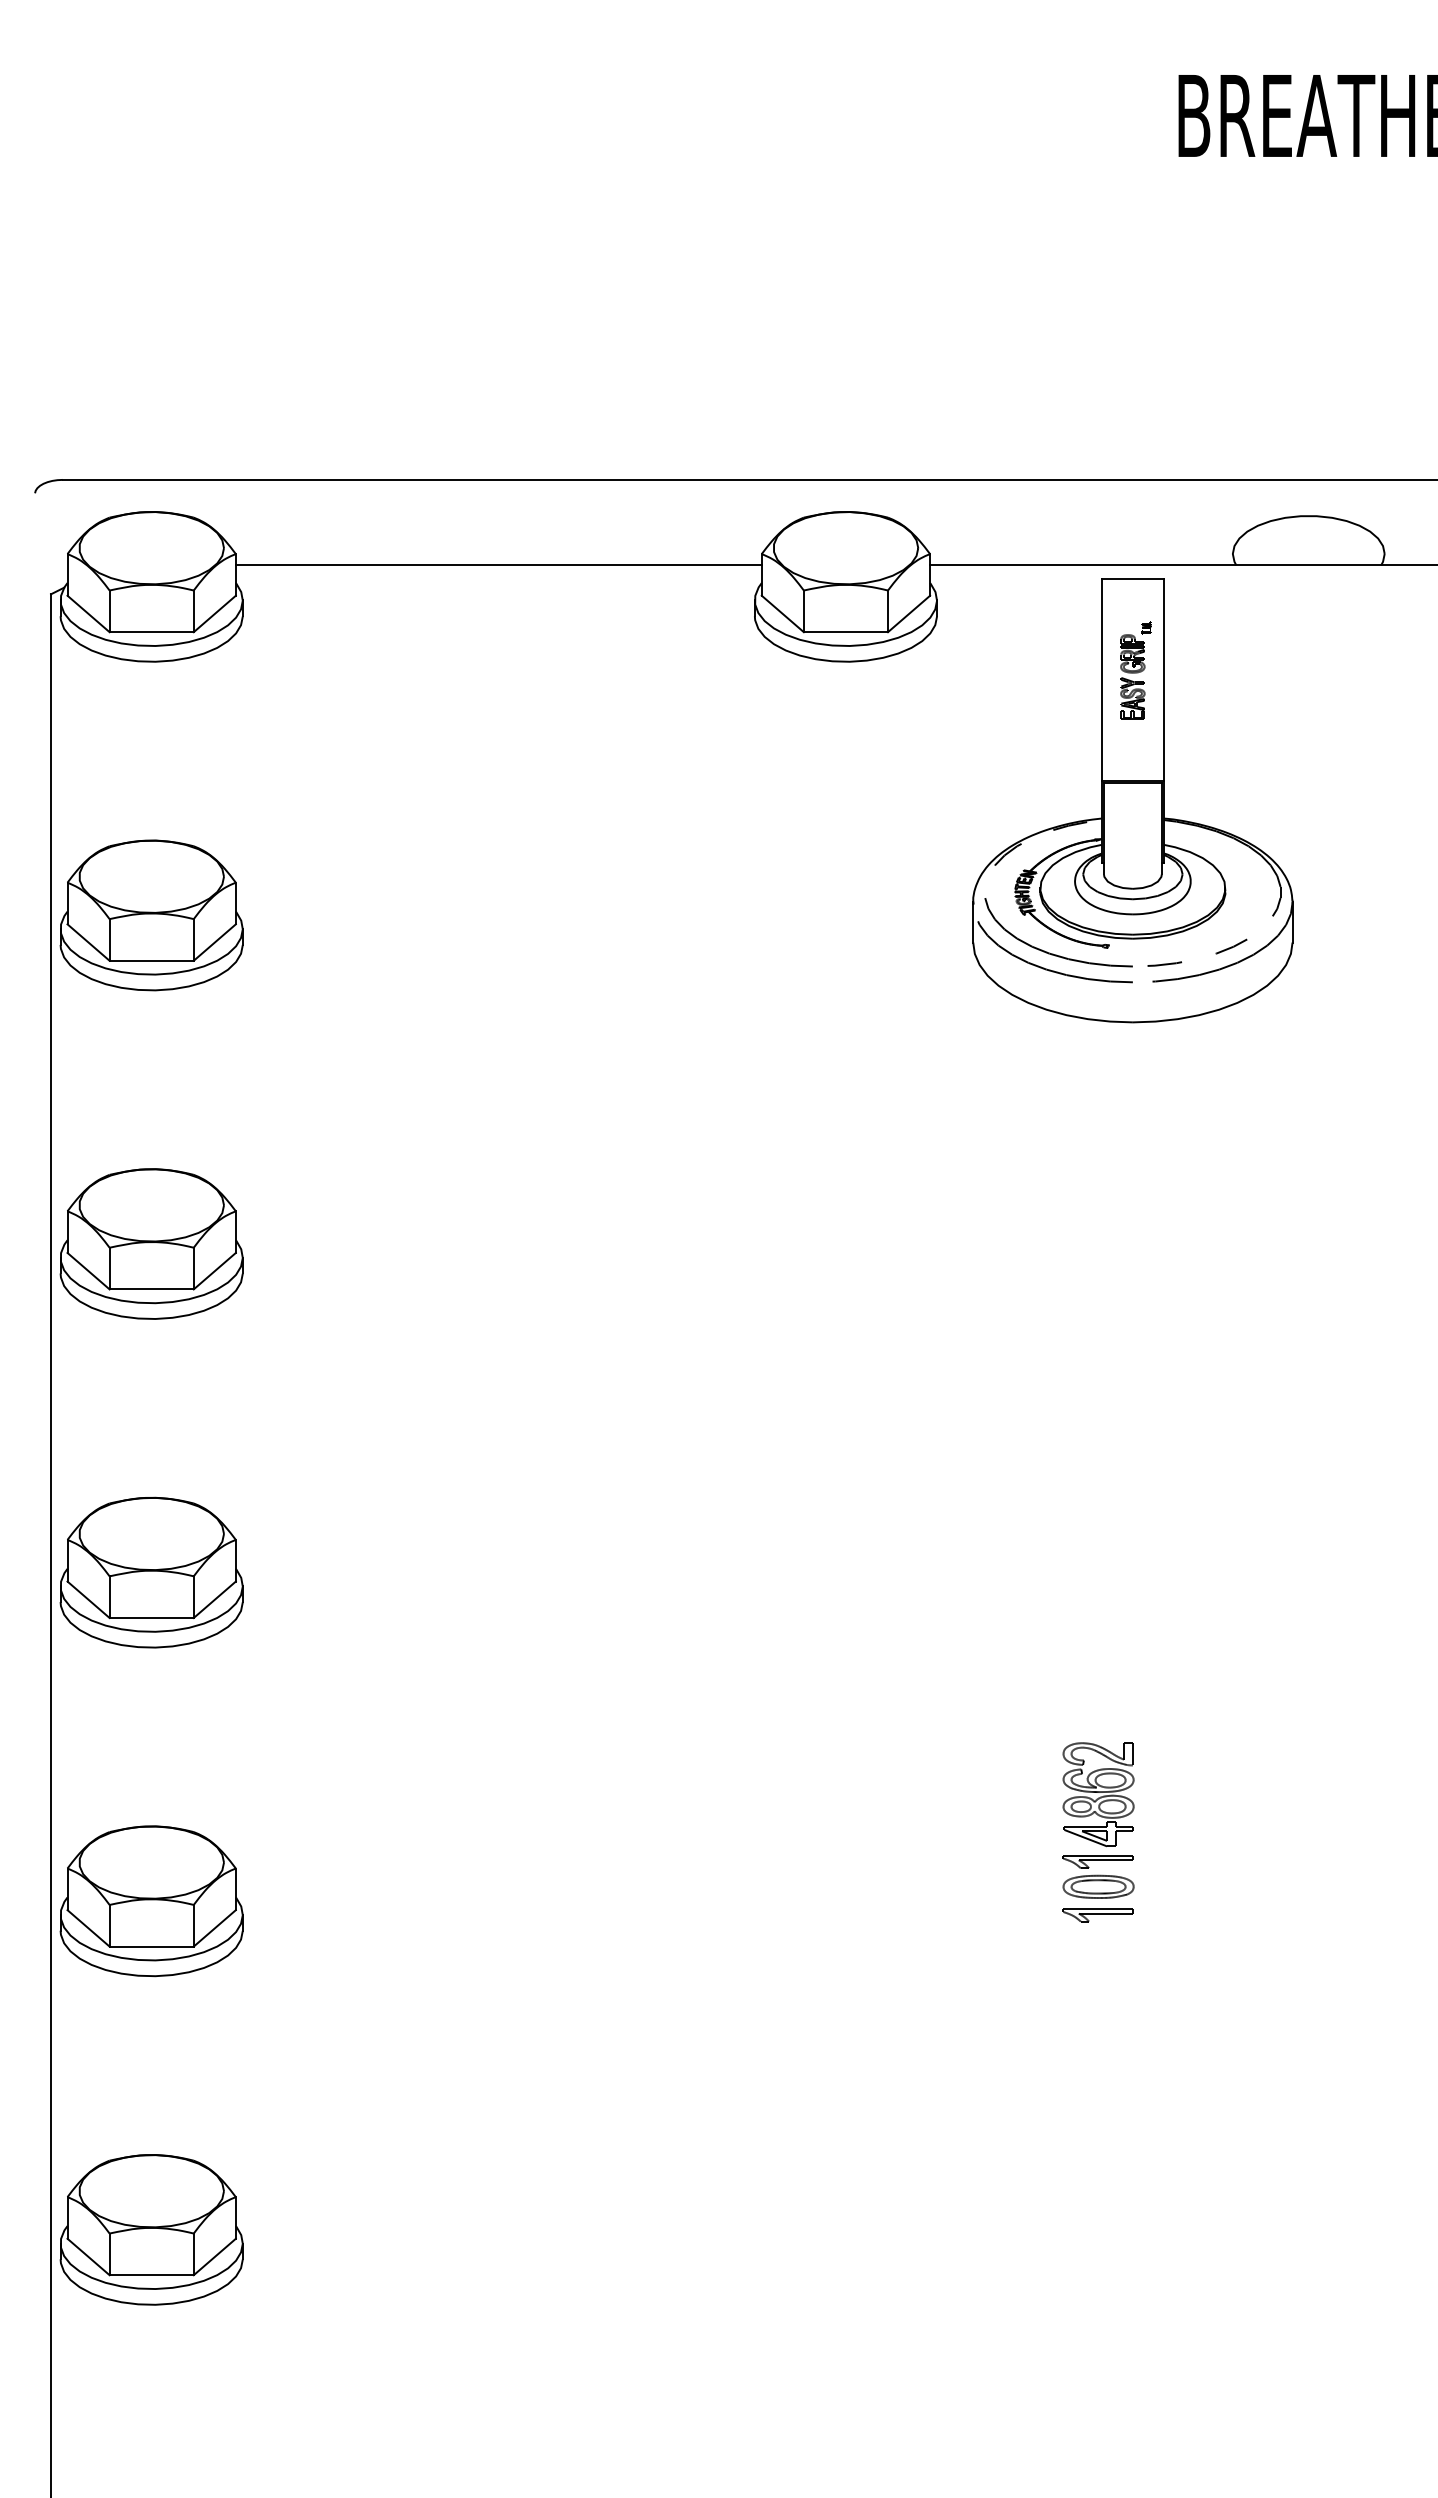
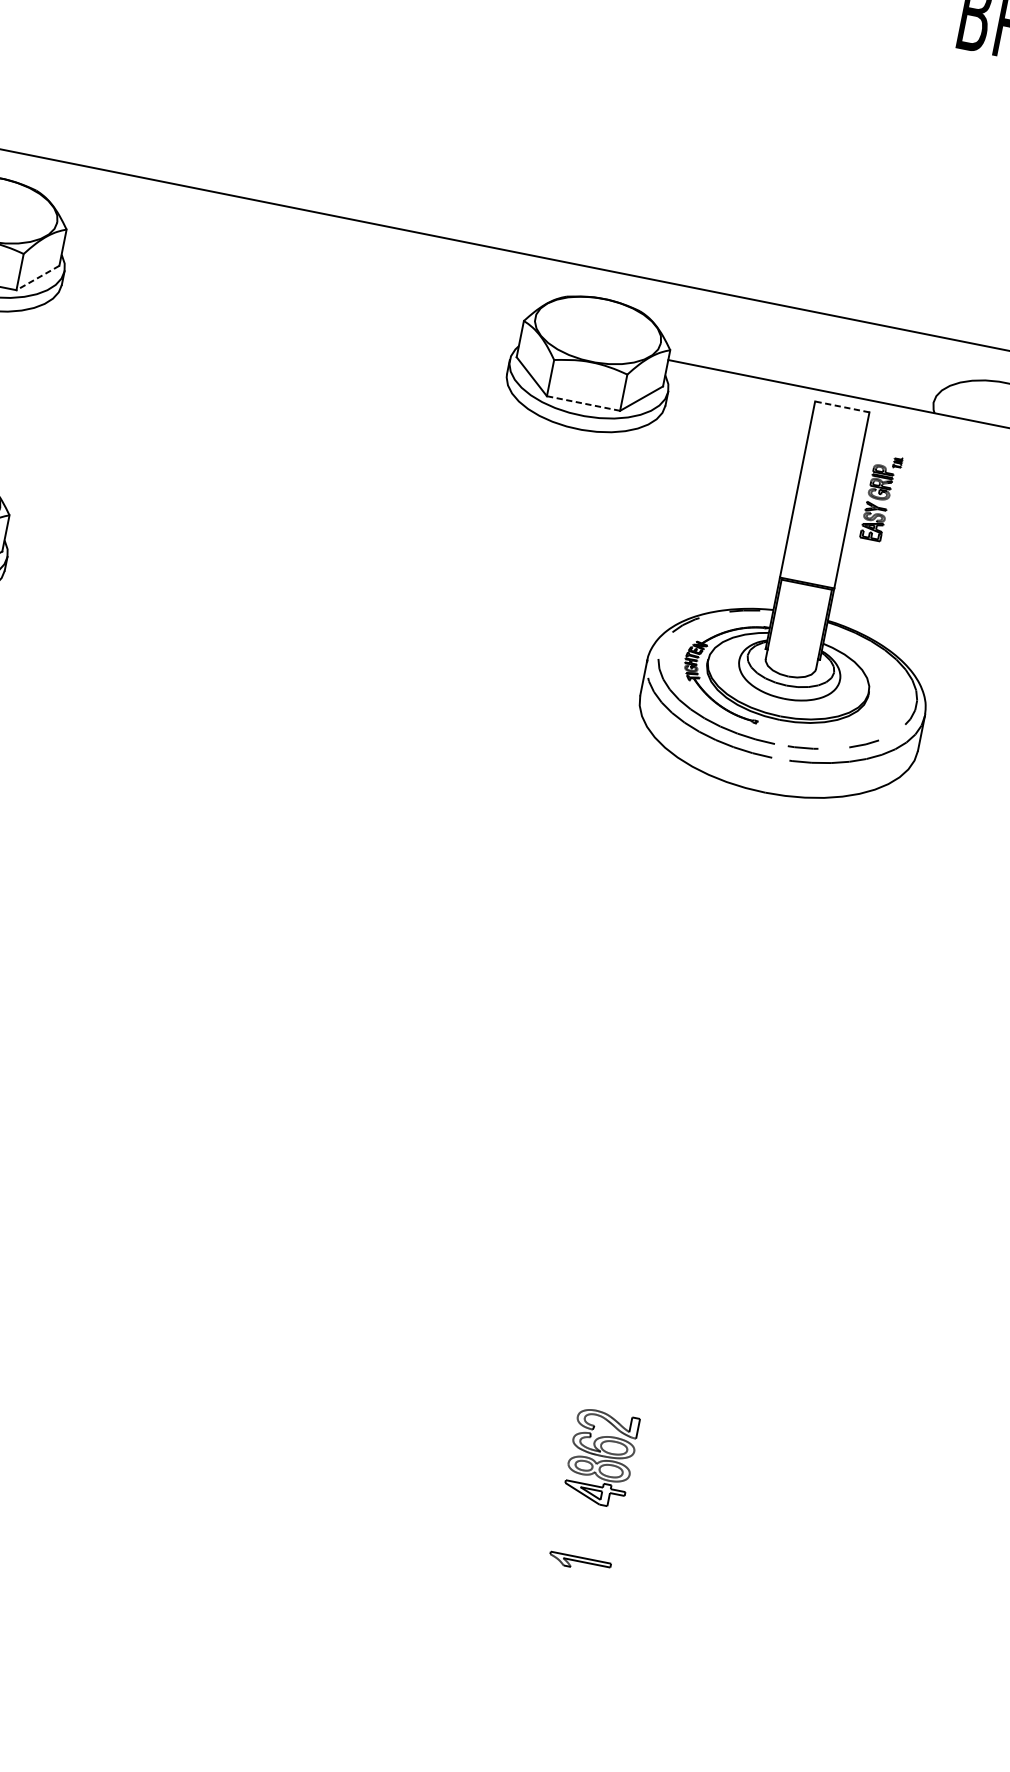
line: (498, 565) -> (293, 285), removed
line: (1132, 578) -> (842, 406), solid -> dashed
line: (214, 613) -> (37, 277), solid -> dashed
line: (845, 632) -> (583, 403), solid -> dashed
part: (1135, 670) -> (880, 497), moved
part: (1098, 1876) -> (586, 1529), removed

